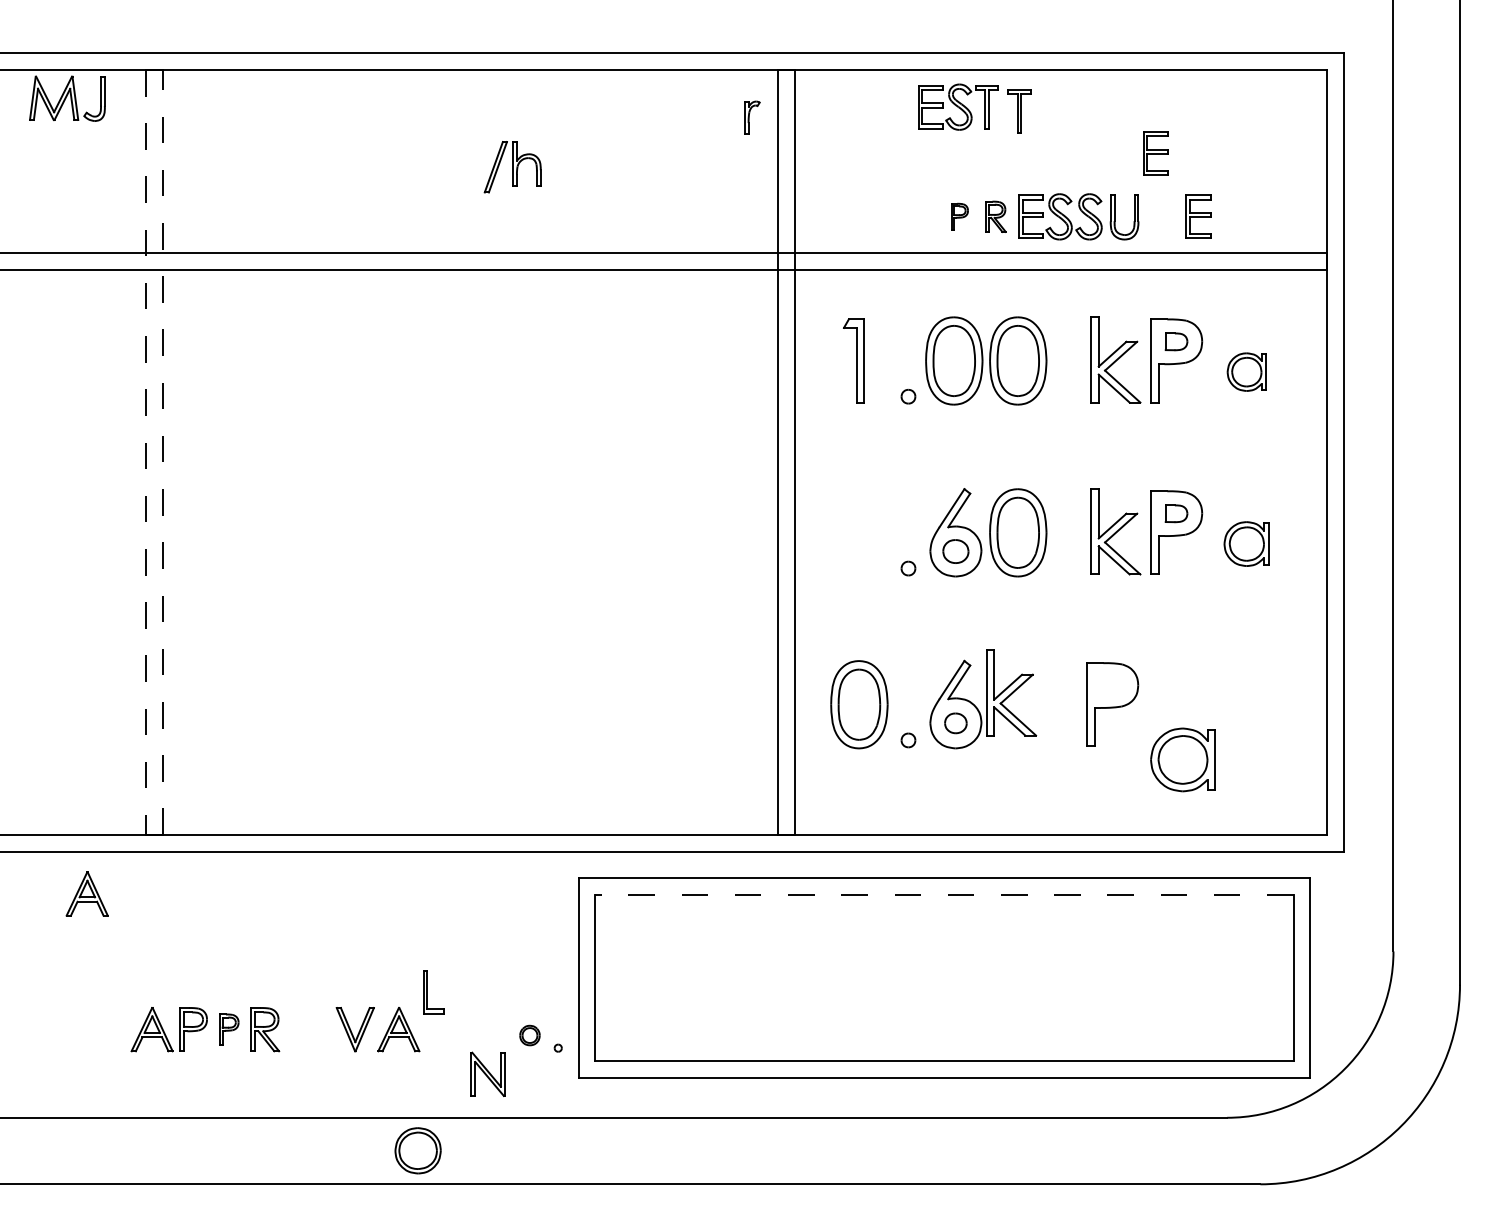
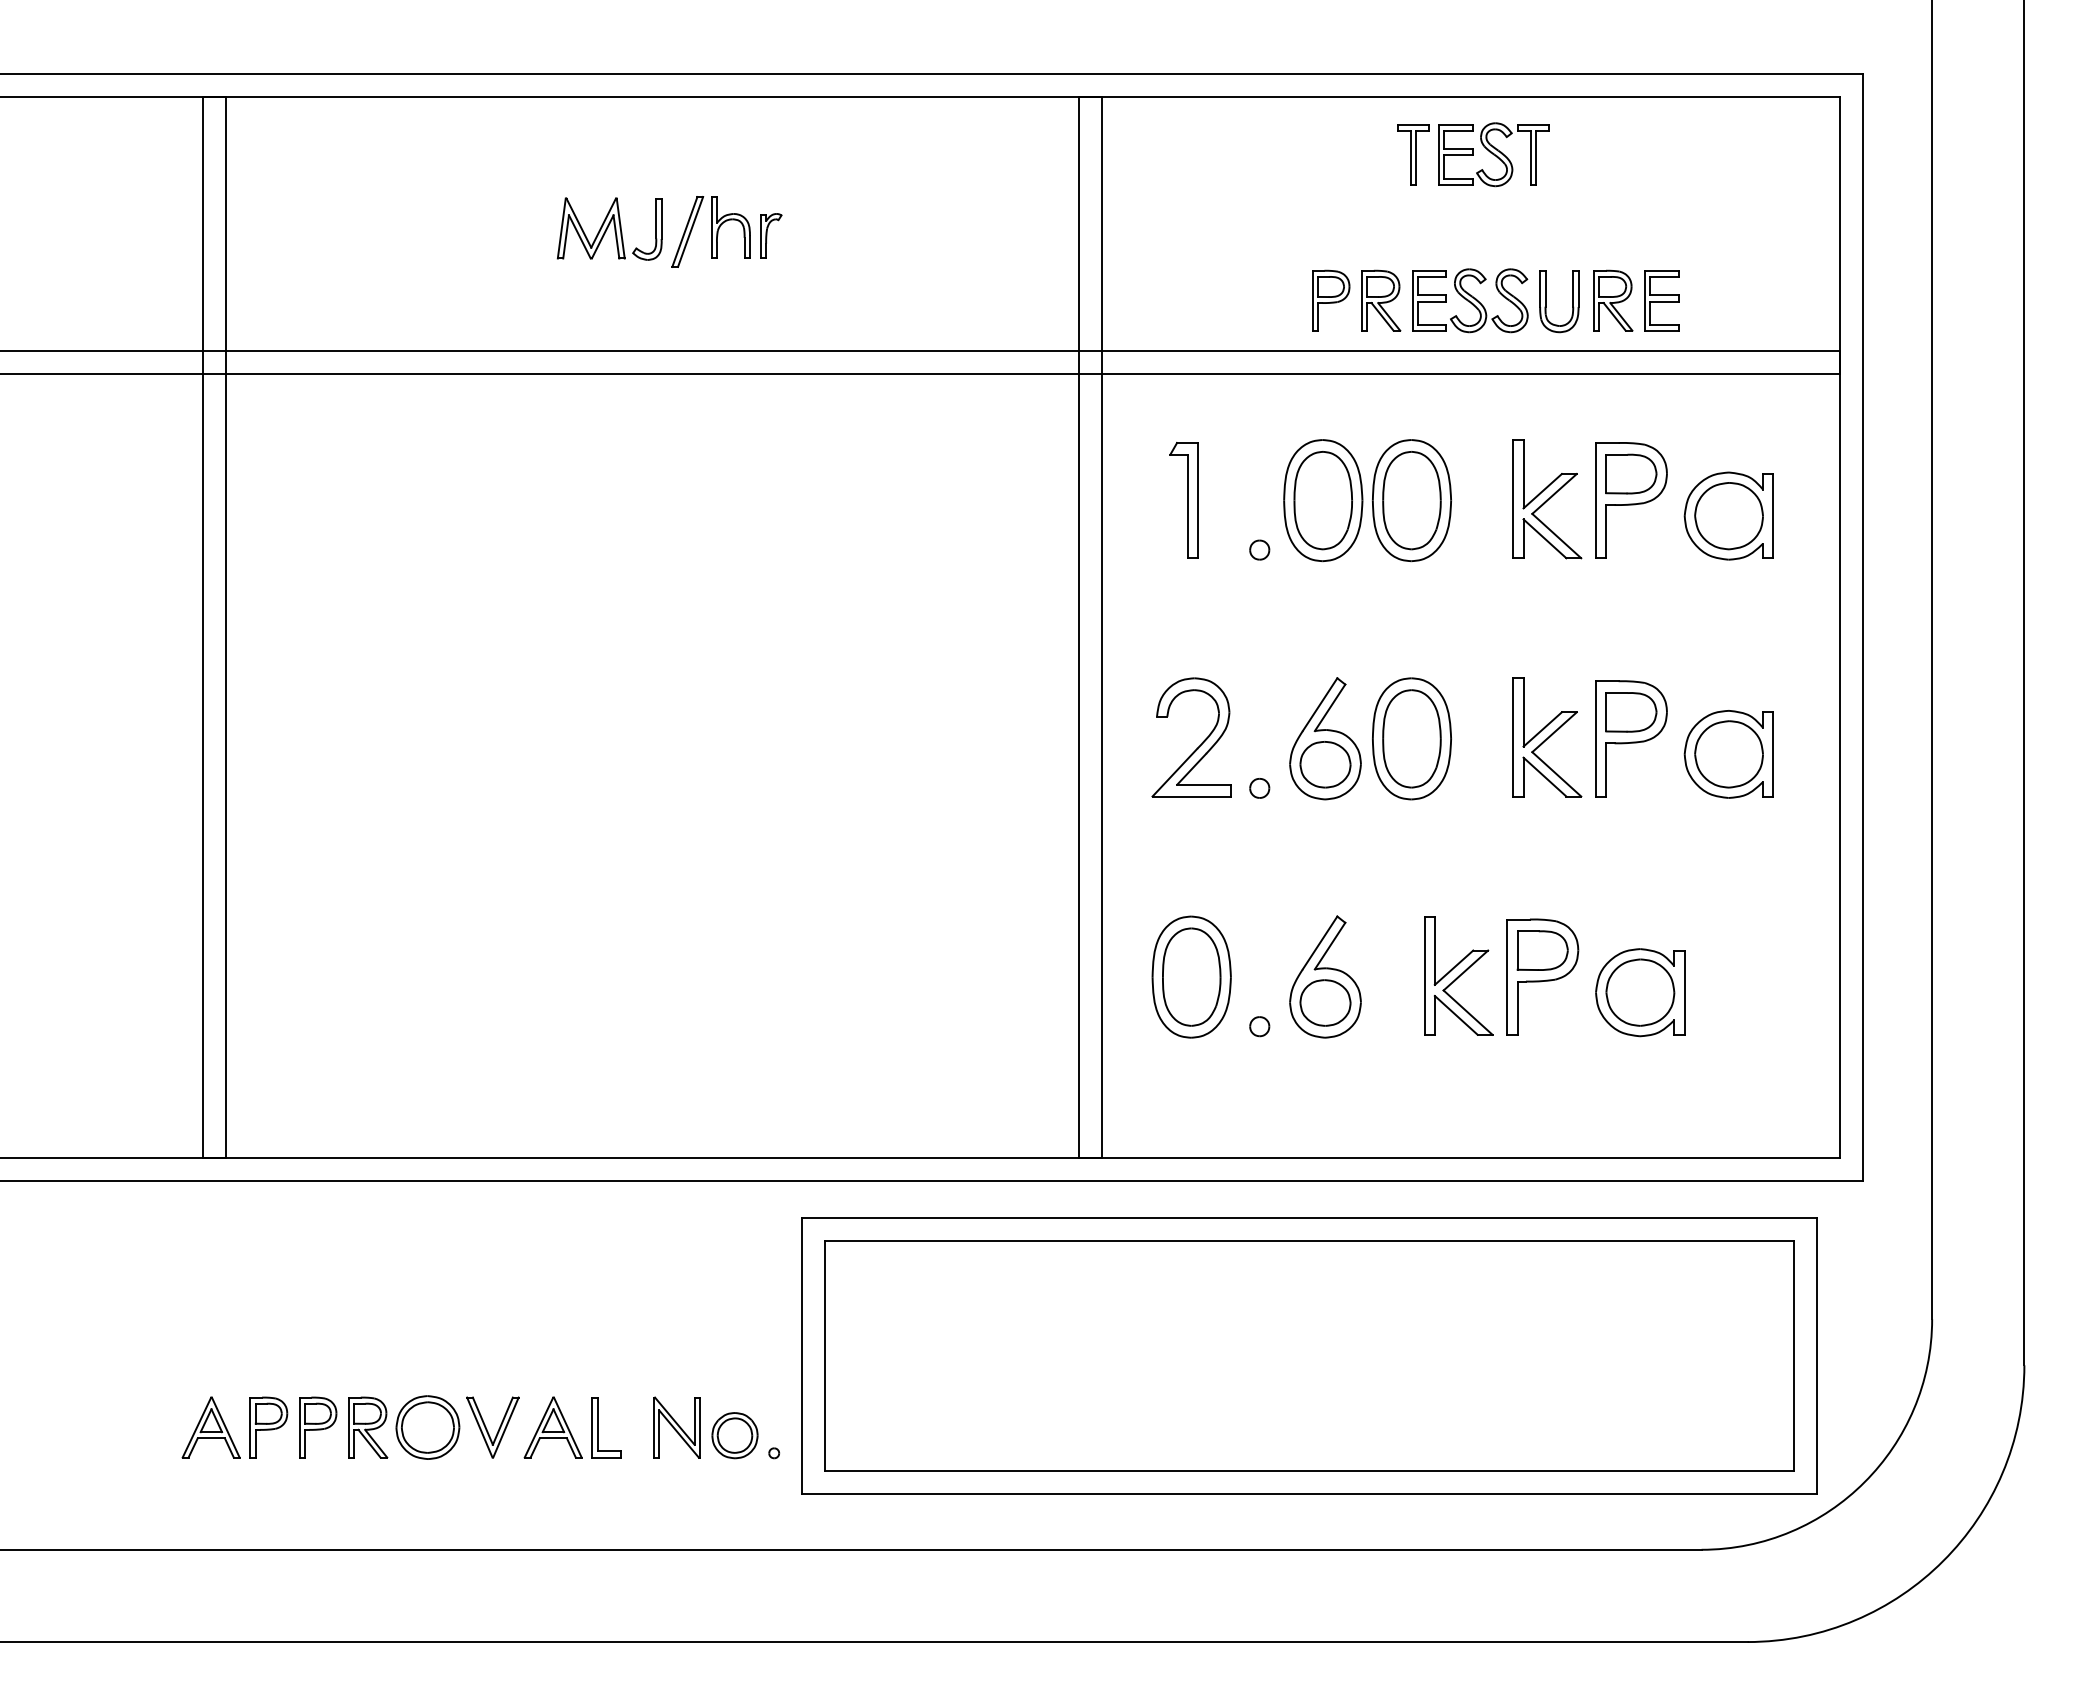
part: (67, 98) -> (609, 228), moved
part: (958, 107) -> (1493, 154), moved
part: (752, 117) -> (771, 235), moved
part: (1155, 153) -> (1602, 212), removed
part: (960, 216) -> (1331, 300), size x1.67
part: (996, 216) -> (1381, 300), size x1.43
part: (1163, 216) -> (1613, 300), added
part: (1176, 341) -> (1631, 473), size x1.67
part: (1246, 371) -> (1728, 515), size x1.67
line: (162, 451) -> (225, 626), dashed -> solid
line: (145, 452) -> (202, 627), dashed -> solid
part: (1176, 513) -> (1631, 712), size x1.67
part: (865, 537) -> (1199, 745), added
part: (1246, 544) -> (1728, 754), size x1.43
part: (955, 551) -> (1325, 764), size x1.43
part: (1112, 685) -> (1542, 950), added
part: (1011, 692) -> (1458, 975), moved
part: (955, 723) -> (1325, 1002), size x1.67
part: (1183, 759) -> (1640, 992), moved
part: (86, 893) -> (120, 1239), removed
line: (944, 894) -> (1309, 1240), dashed -> solid
part: (427, 992) -> (598, 1427), moved
part: (229, 1029) -> (318, 1427), size x1.43
part: (529, 1035) -> (734, 1435), size x1.67
part: (487, 1074) -> (676, 1427), moved
part: (417, 1150) -> (427, 1427), moved

